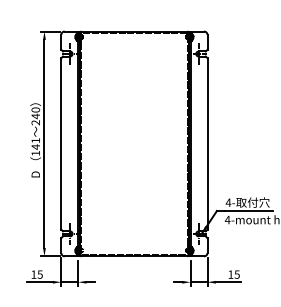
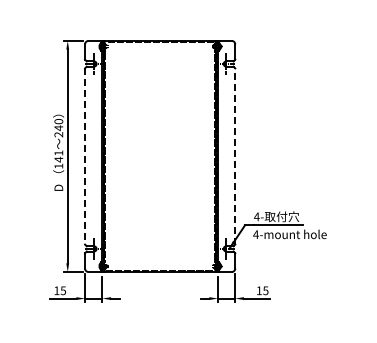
line: (61, 143) -> (85, 156), solid -> dashed
line: (207, 143) -> (235, 155), solid -> dashed

